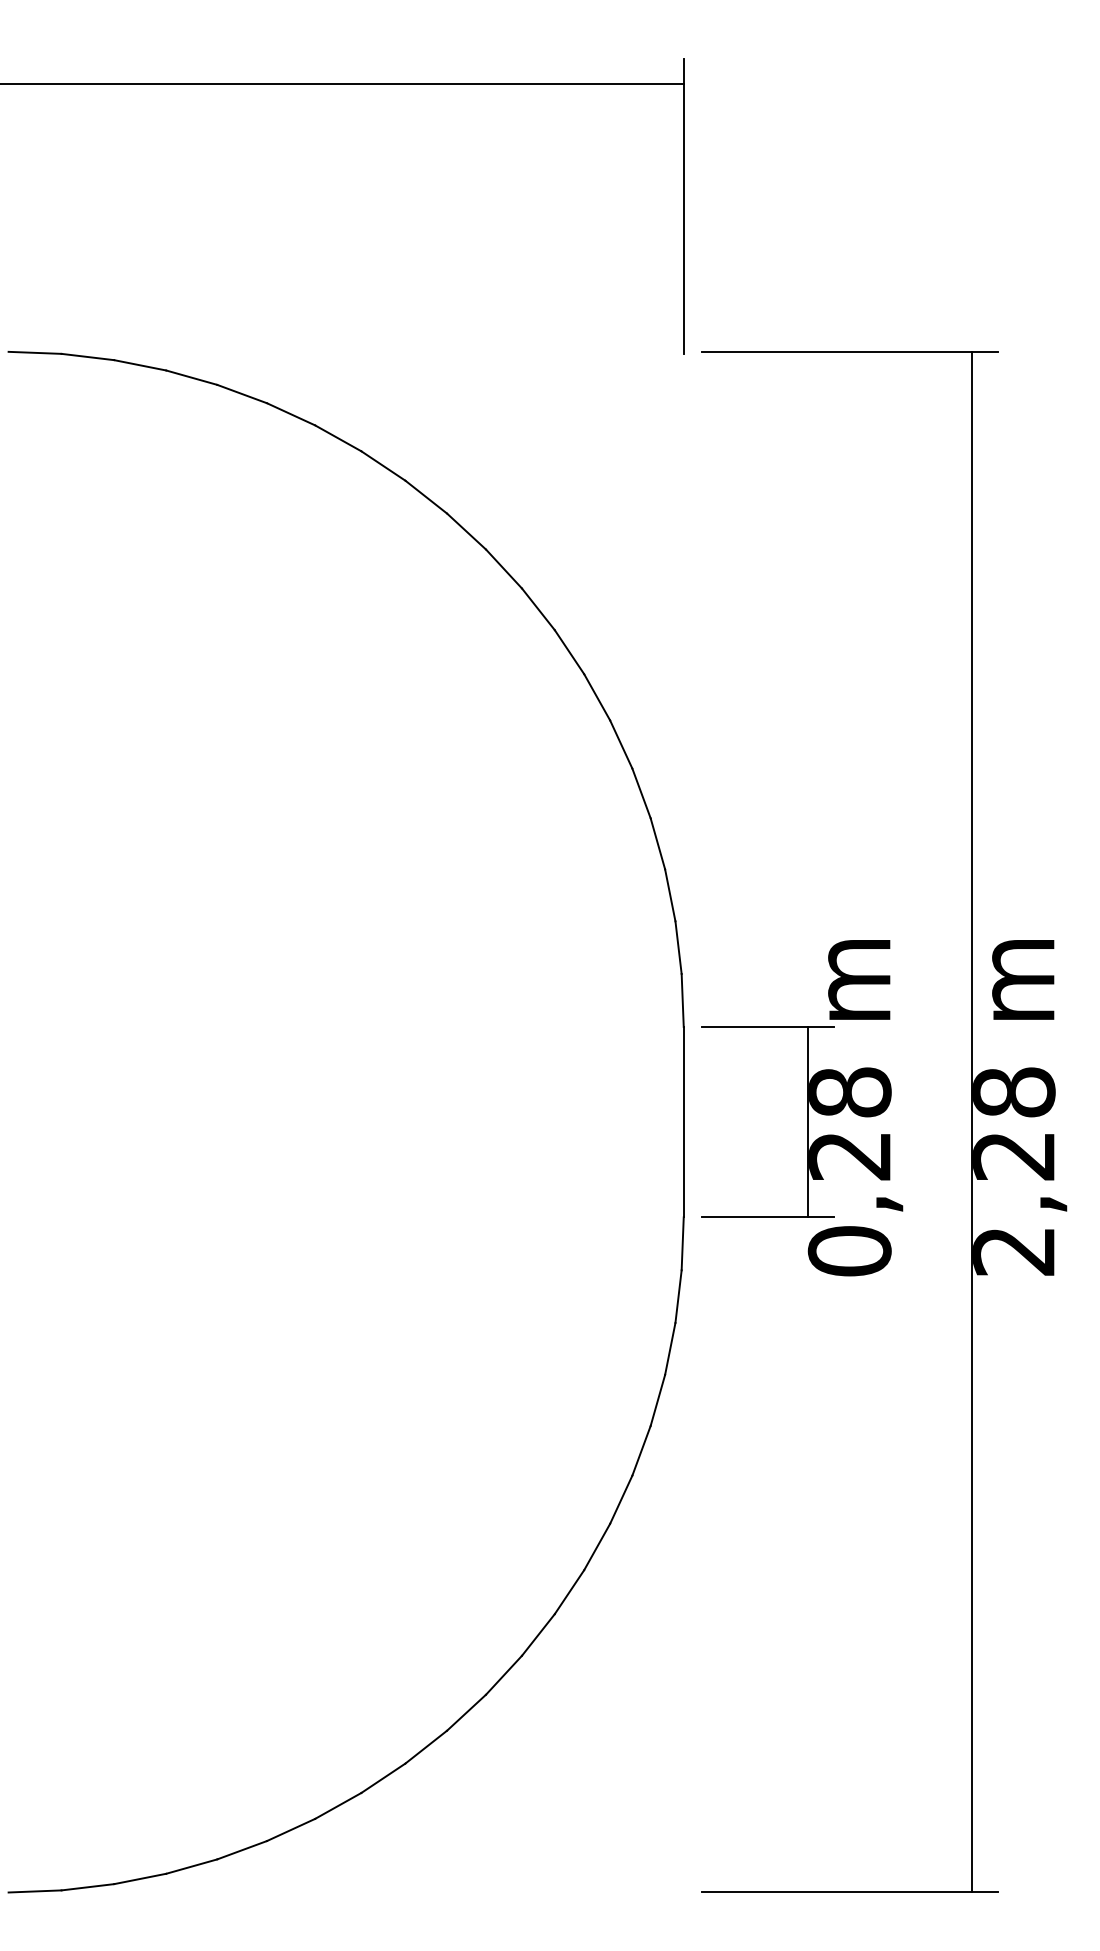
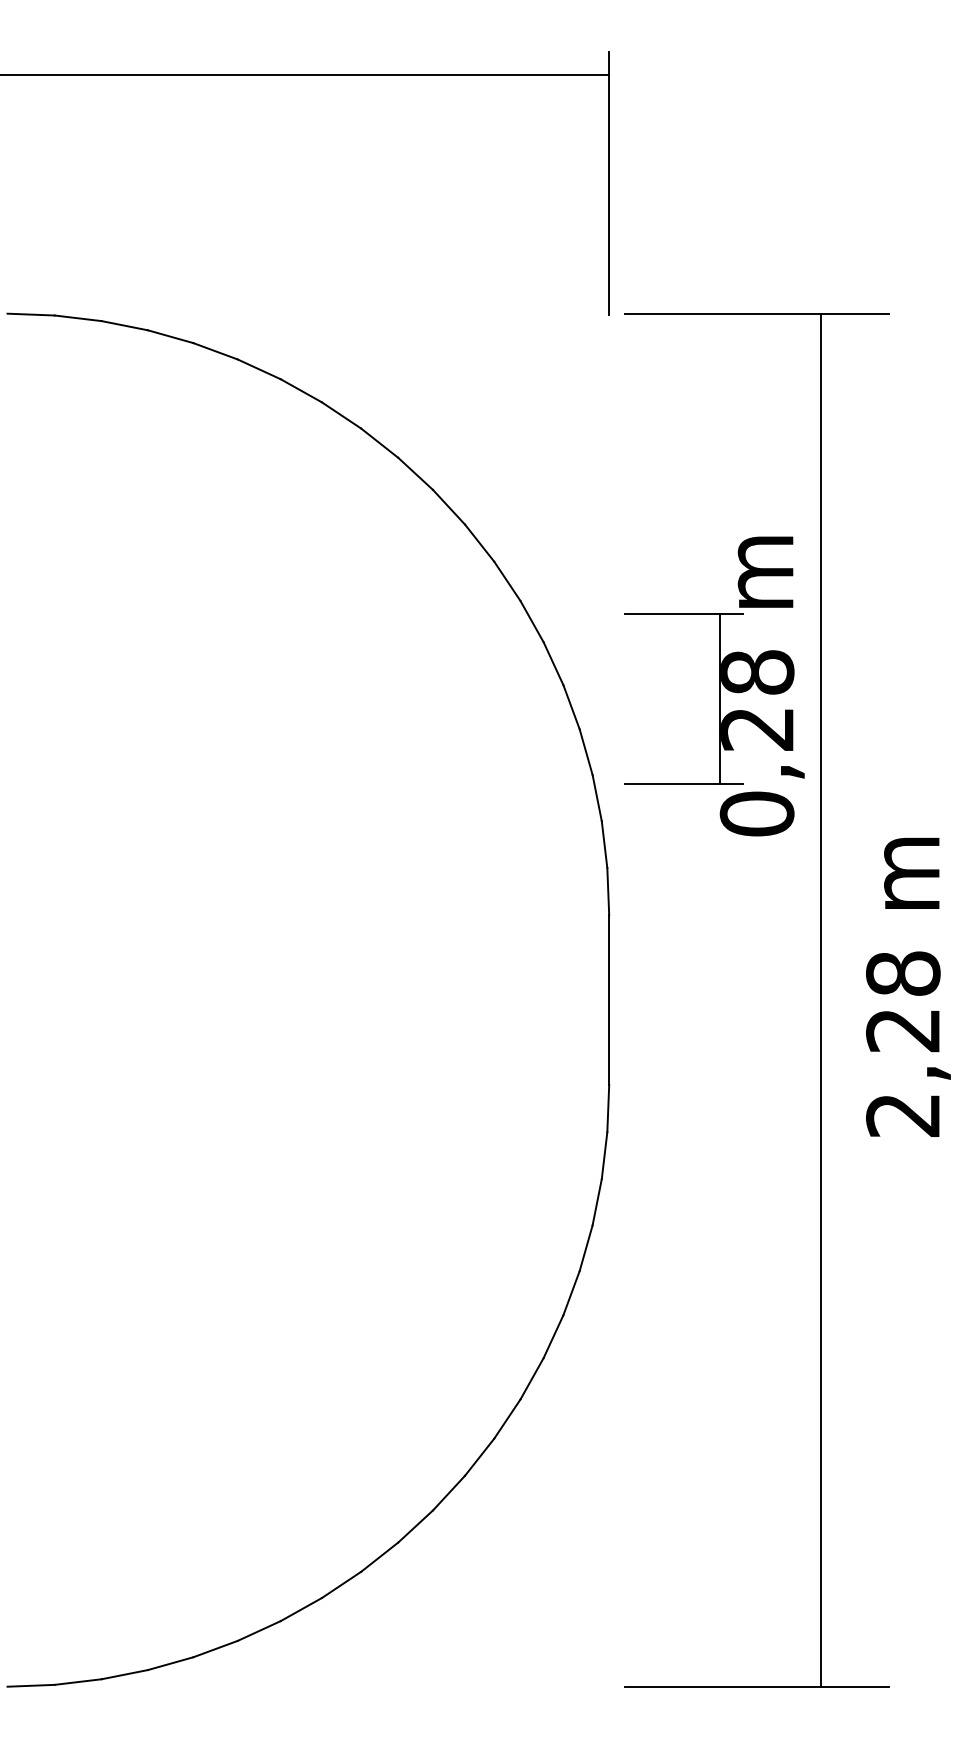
part: (802, 1108) -> (715, 686), moved
line: (972, 1121) -> (821, 999), moved

